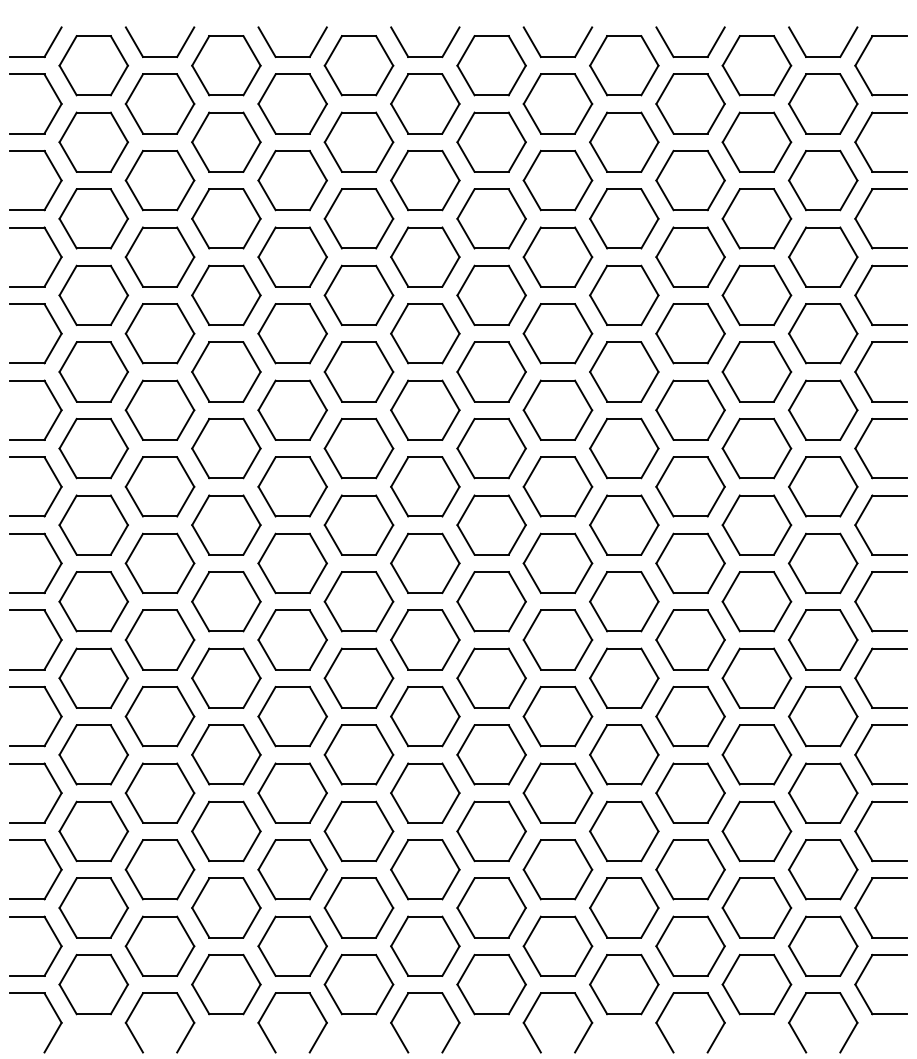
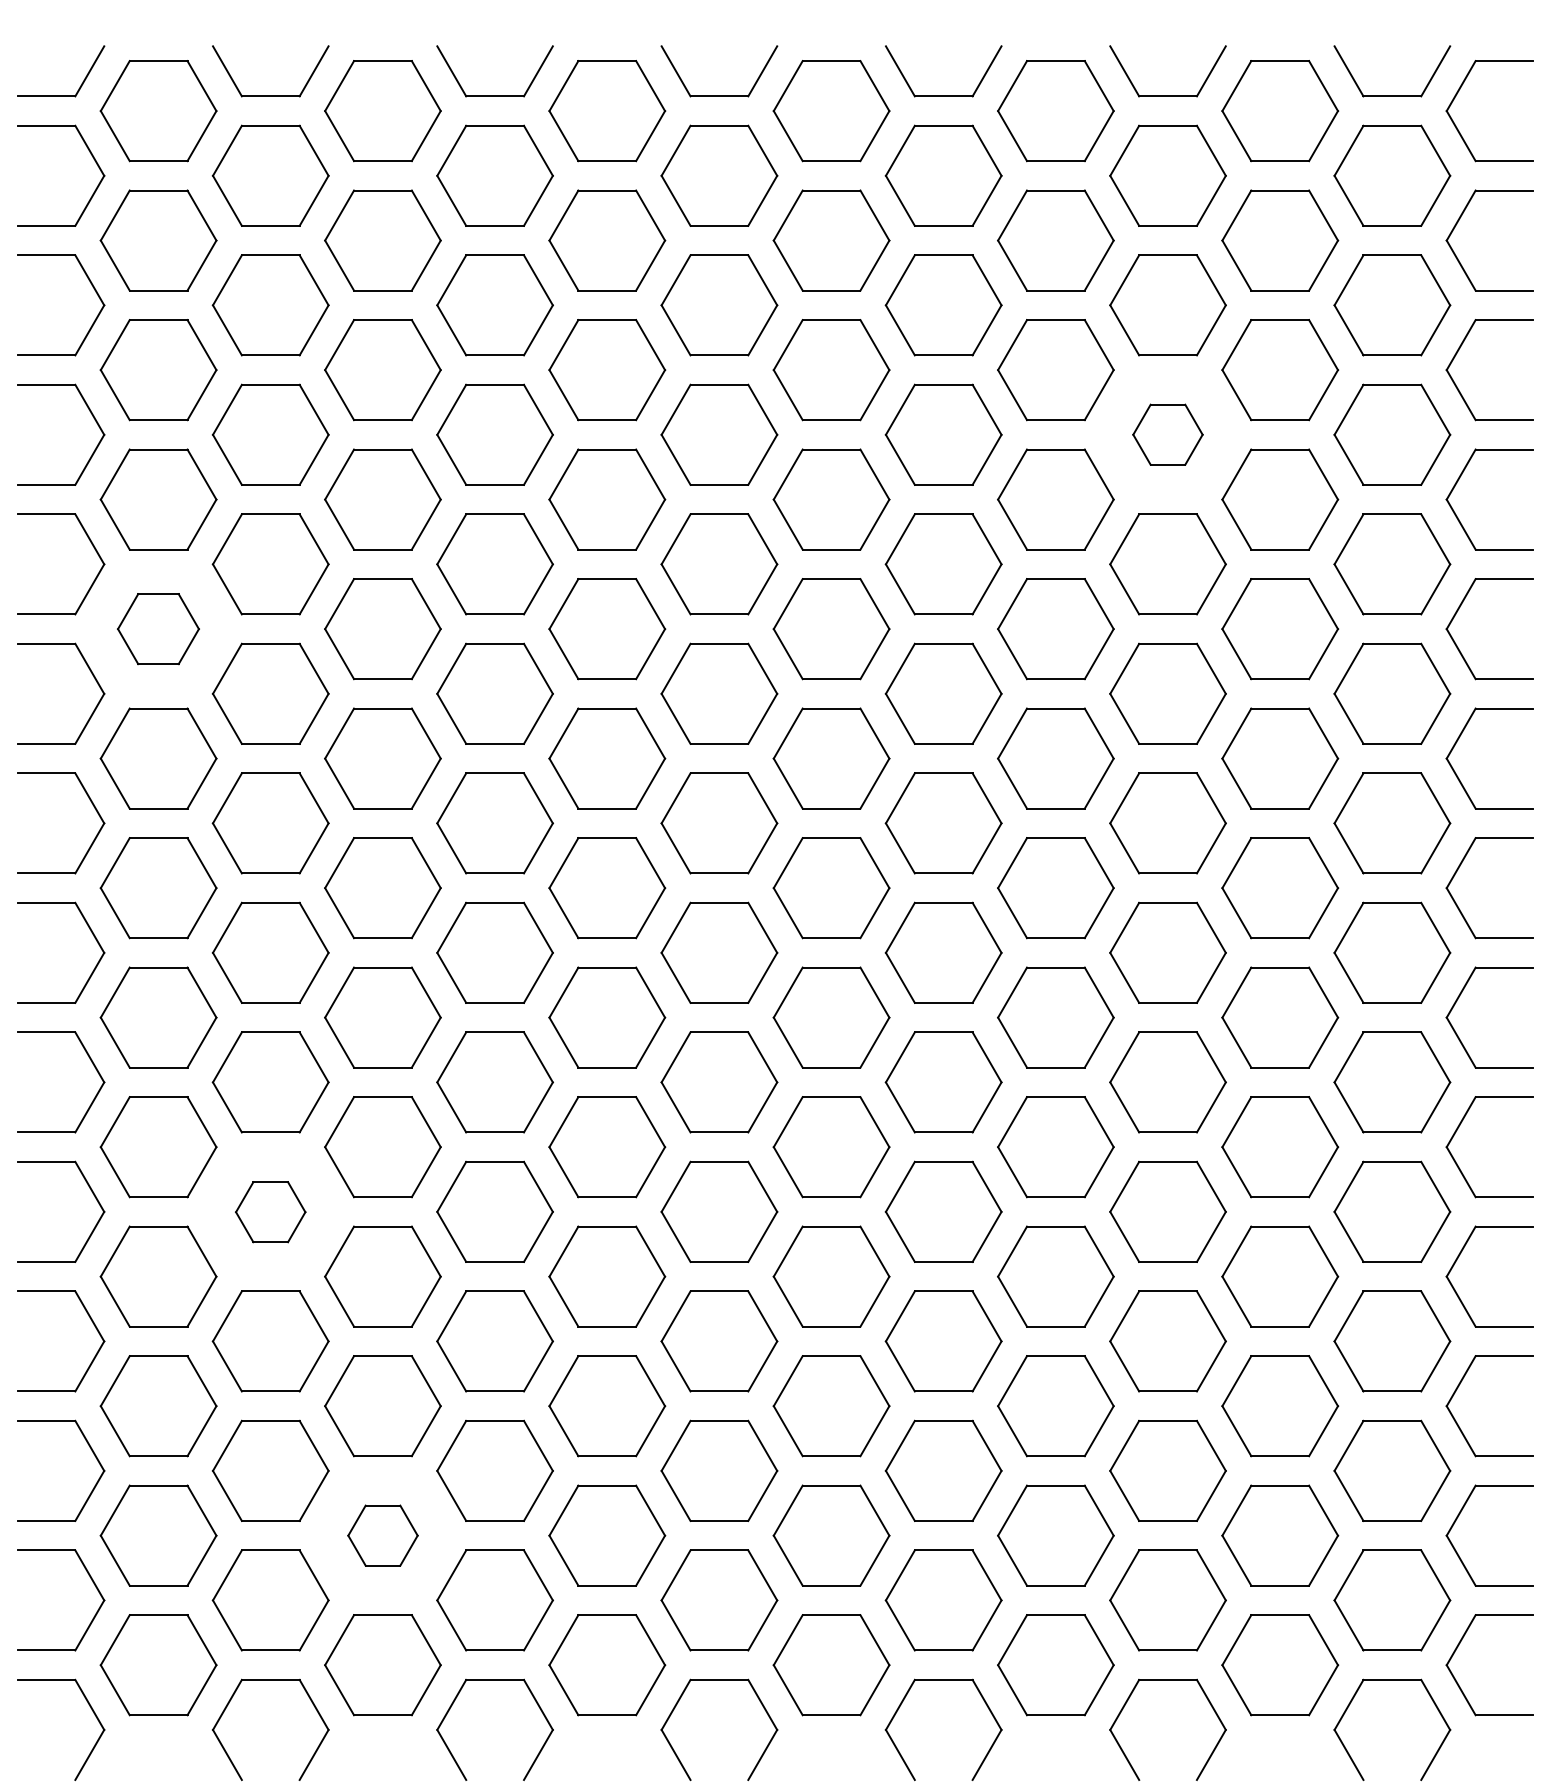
part: (690, 256) -> (1167, 433), size x0.6
part: (93, 371) -> (158, 628), size x0.7
part: (159, 716) -> (269, 1211), size x0.6
part: (226, 907) -> (383, 1534), size x0.6

